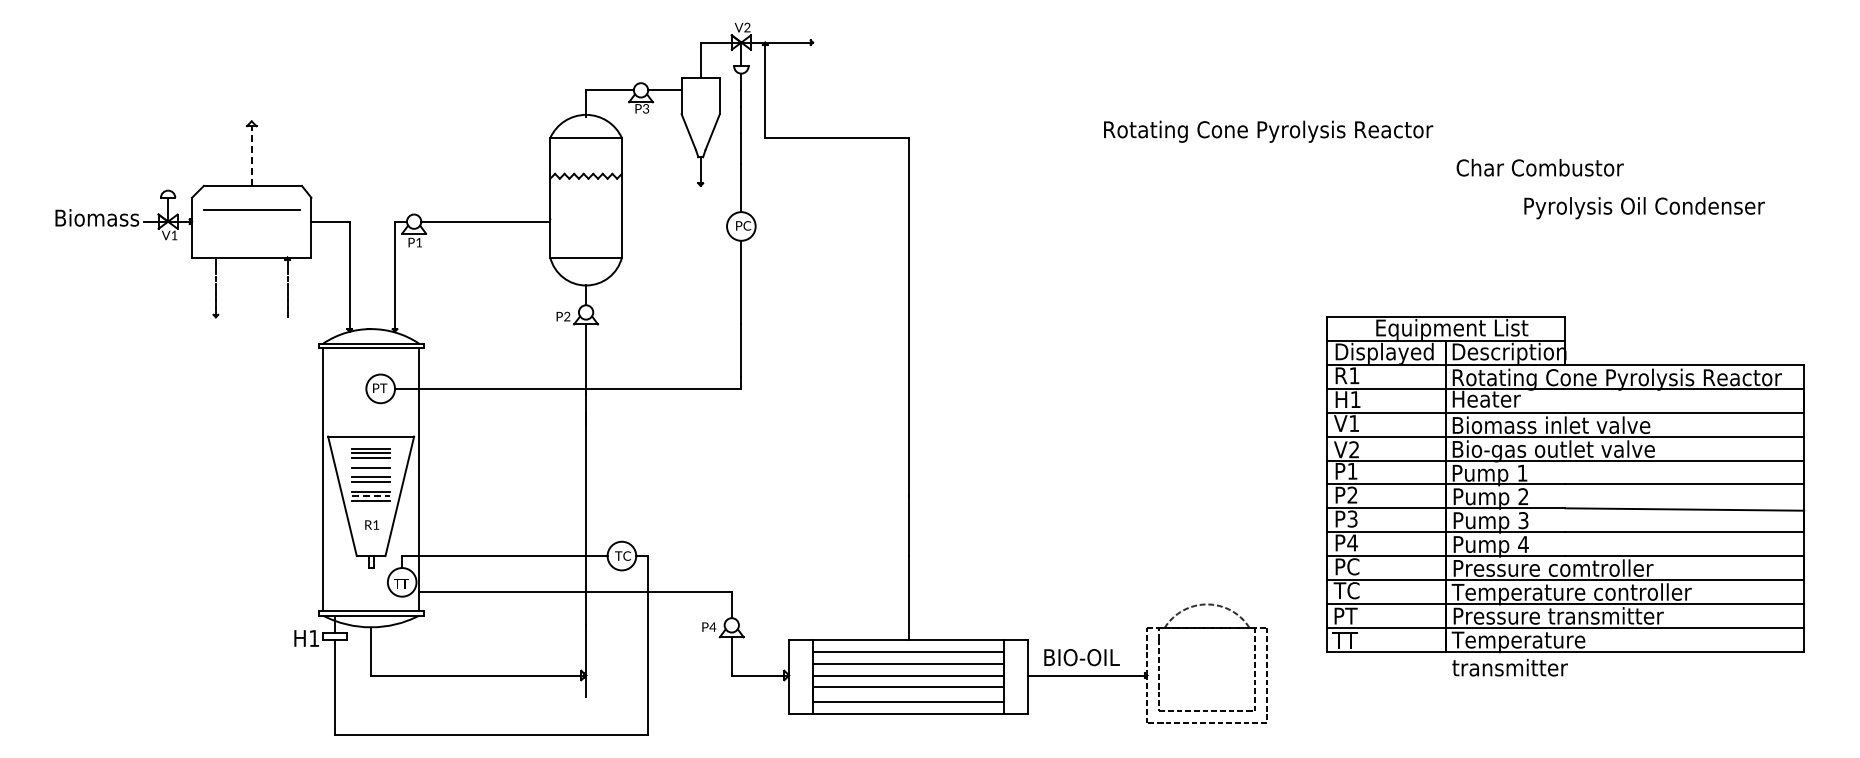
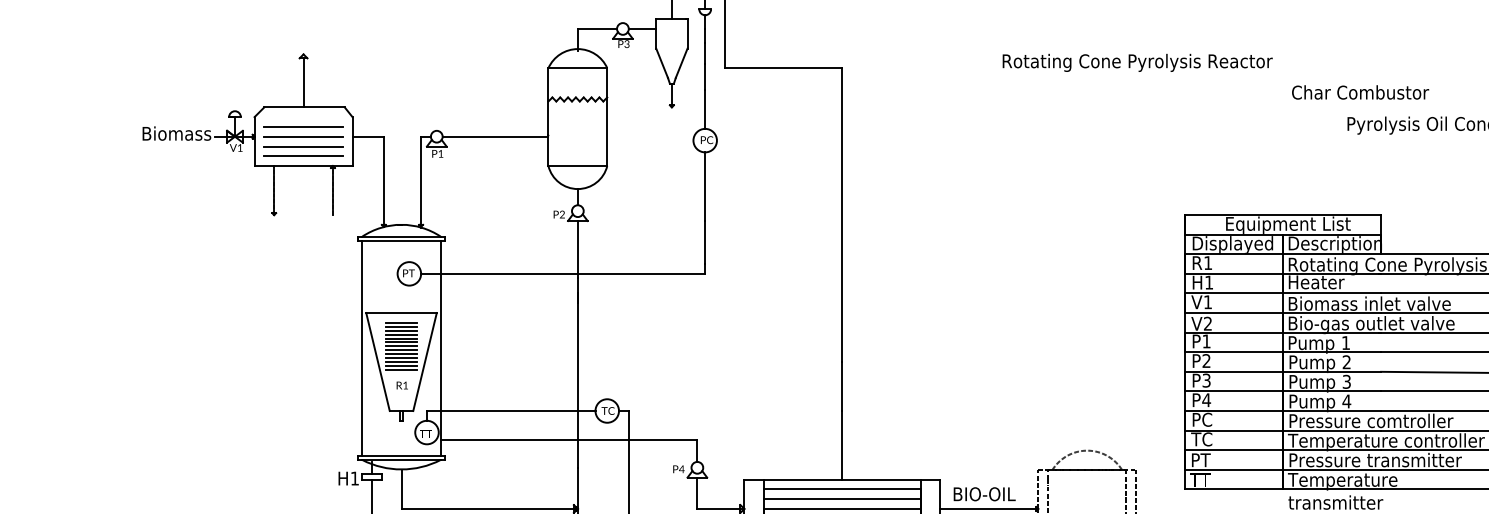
line: (251, 156) -> (303, 83), dashed -> solid
line: (251, 221) -> (303, 136), added
line: (251, 233) -> (303, 146), added
line: (251, 245) -> (303, 156), added
line: (371, 462) -> (401, 334), added
line: (371, 472) -> (401, 342), added
line: (371, 486) -> (401, 353), added
line: (371, 496) -> (401, 362), dashed -> solid
line: (371, 505) -> (401, 369), added

